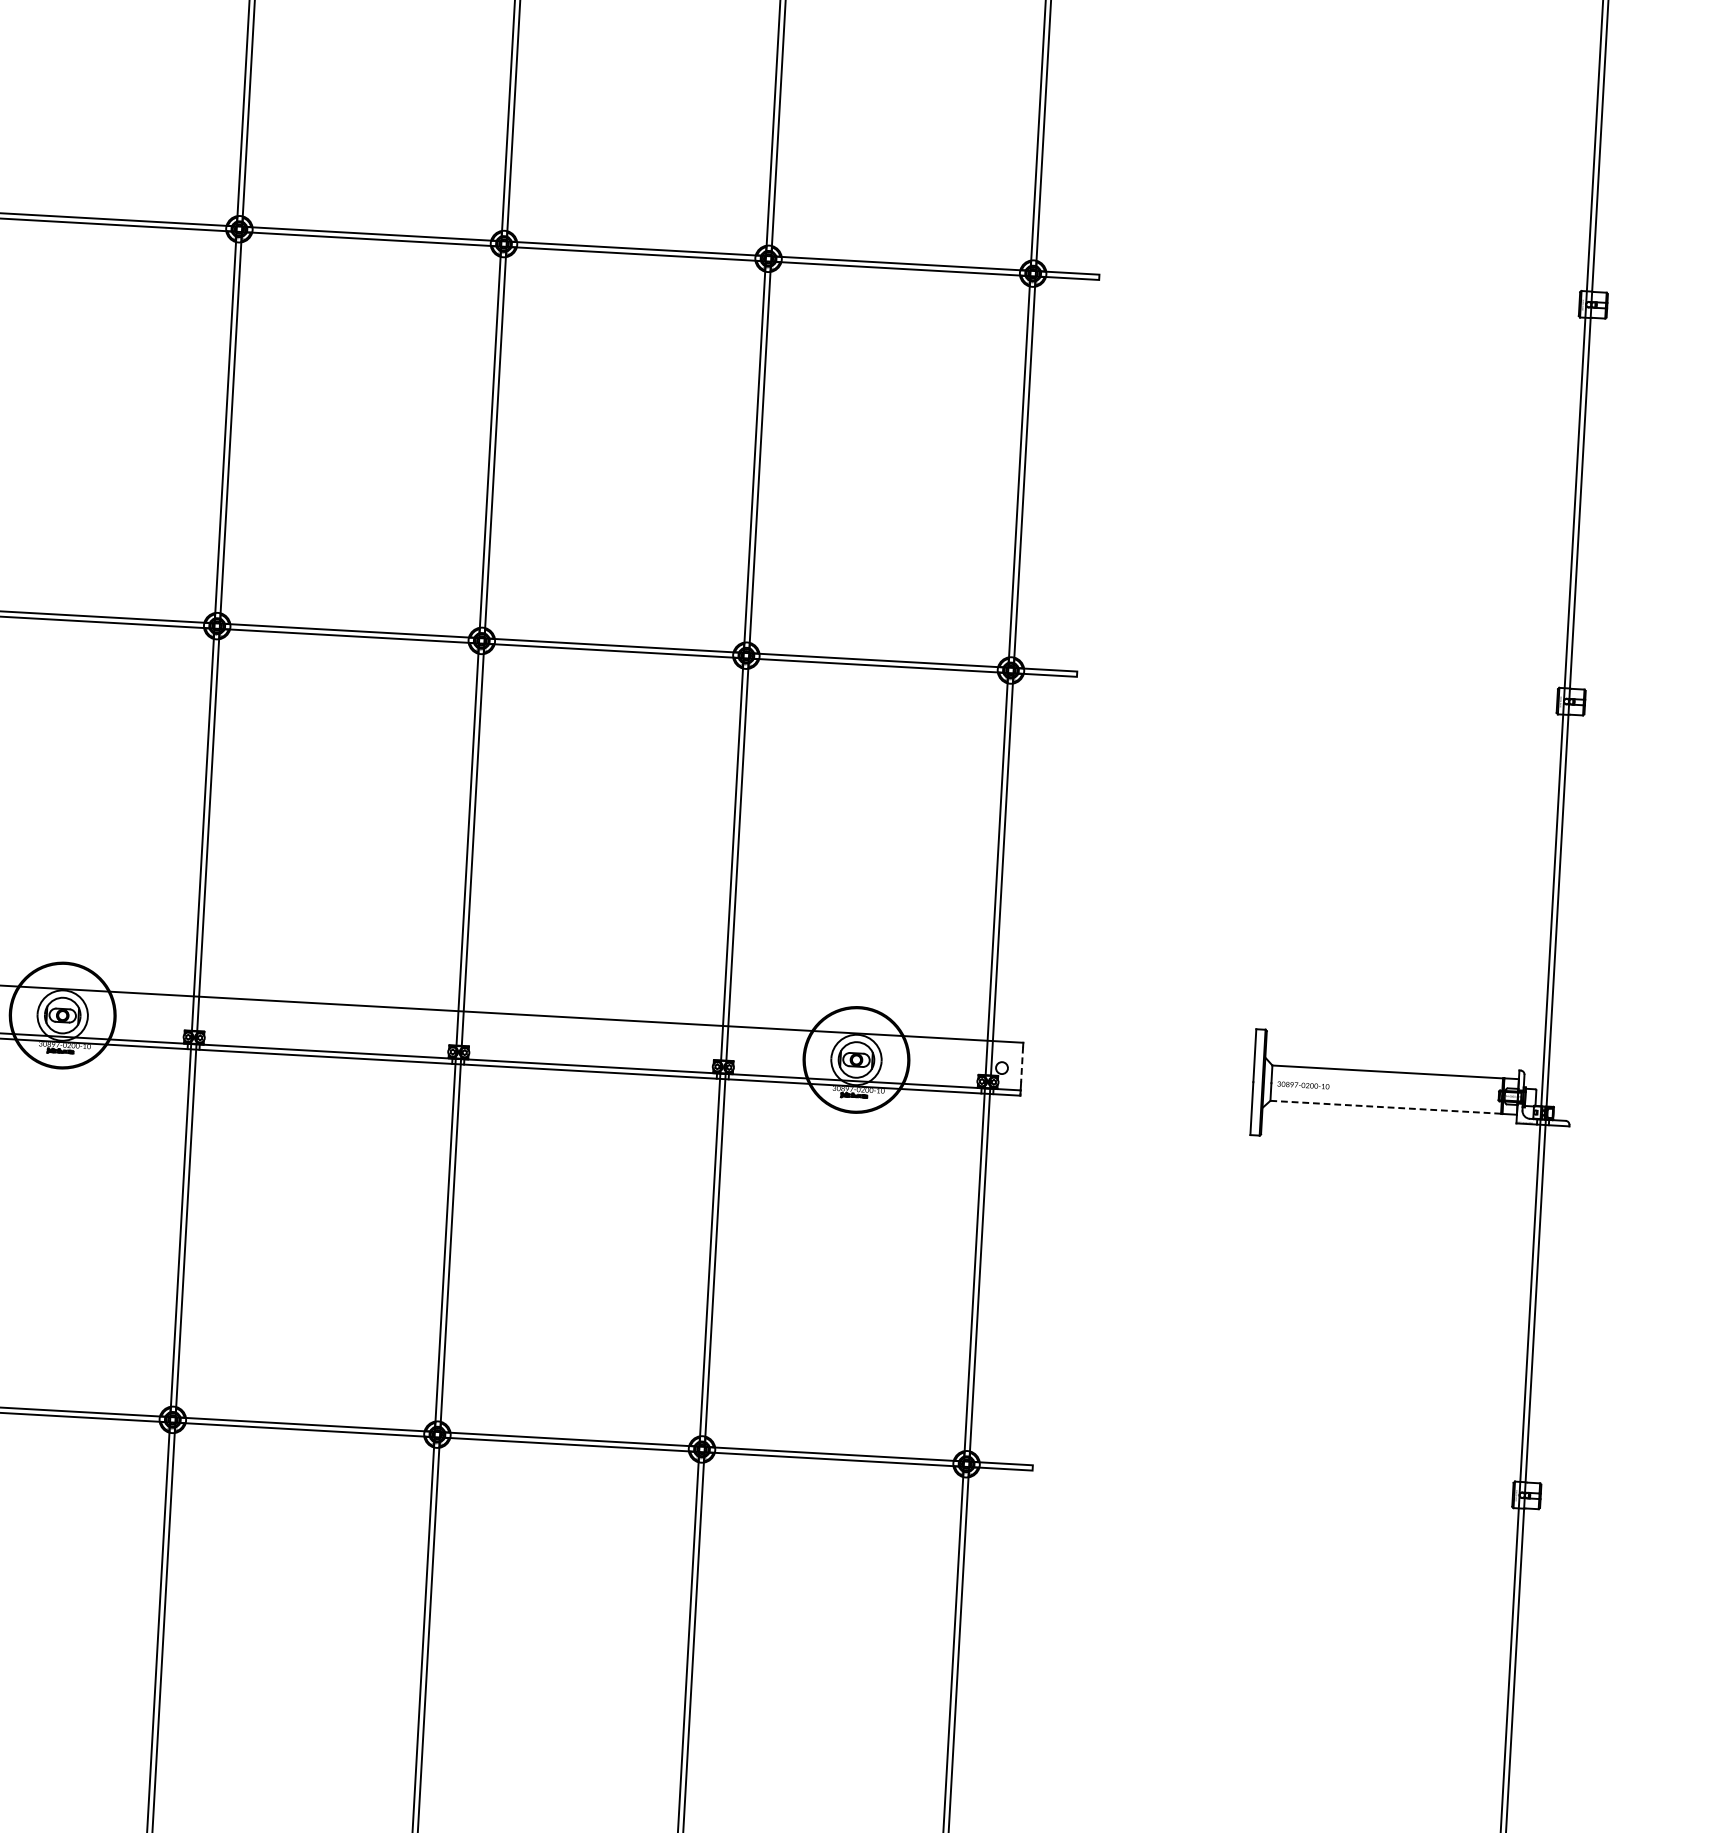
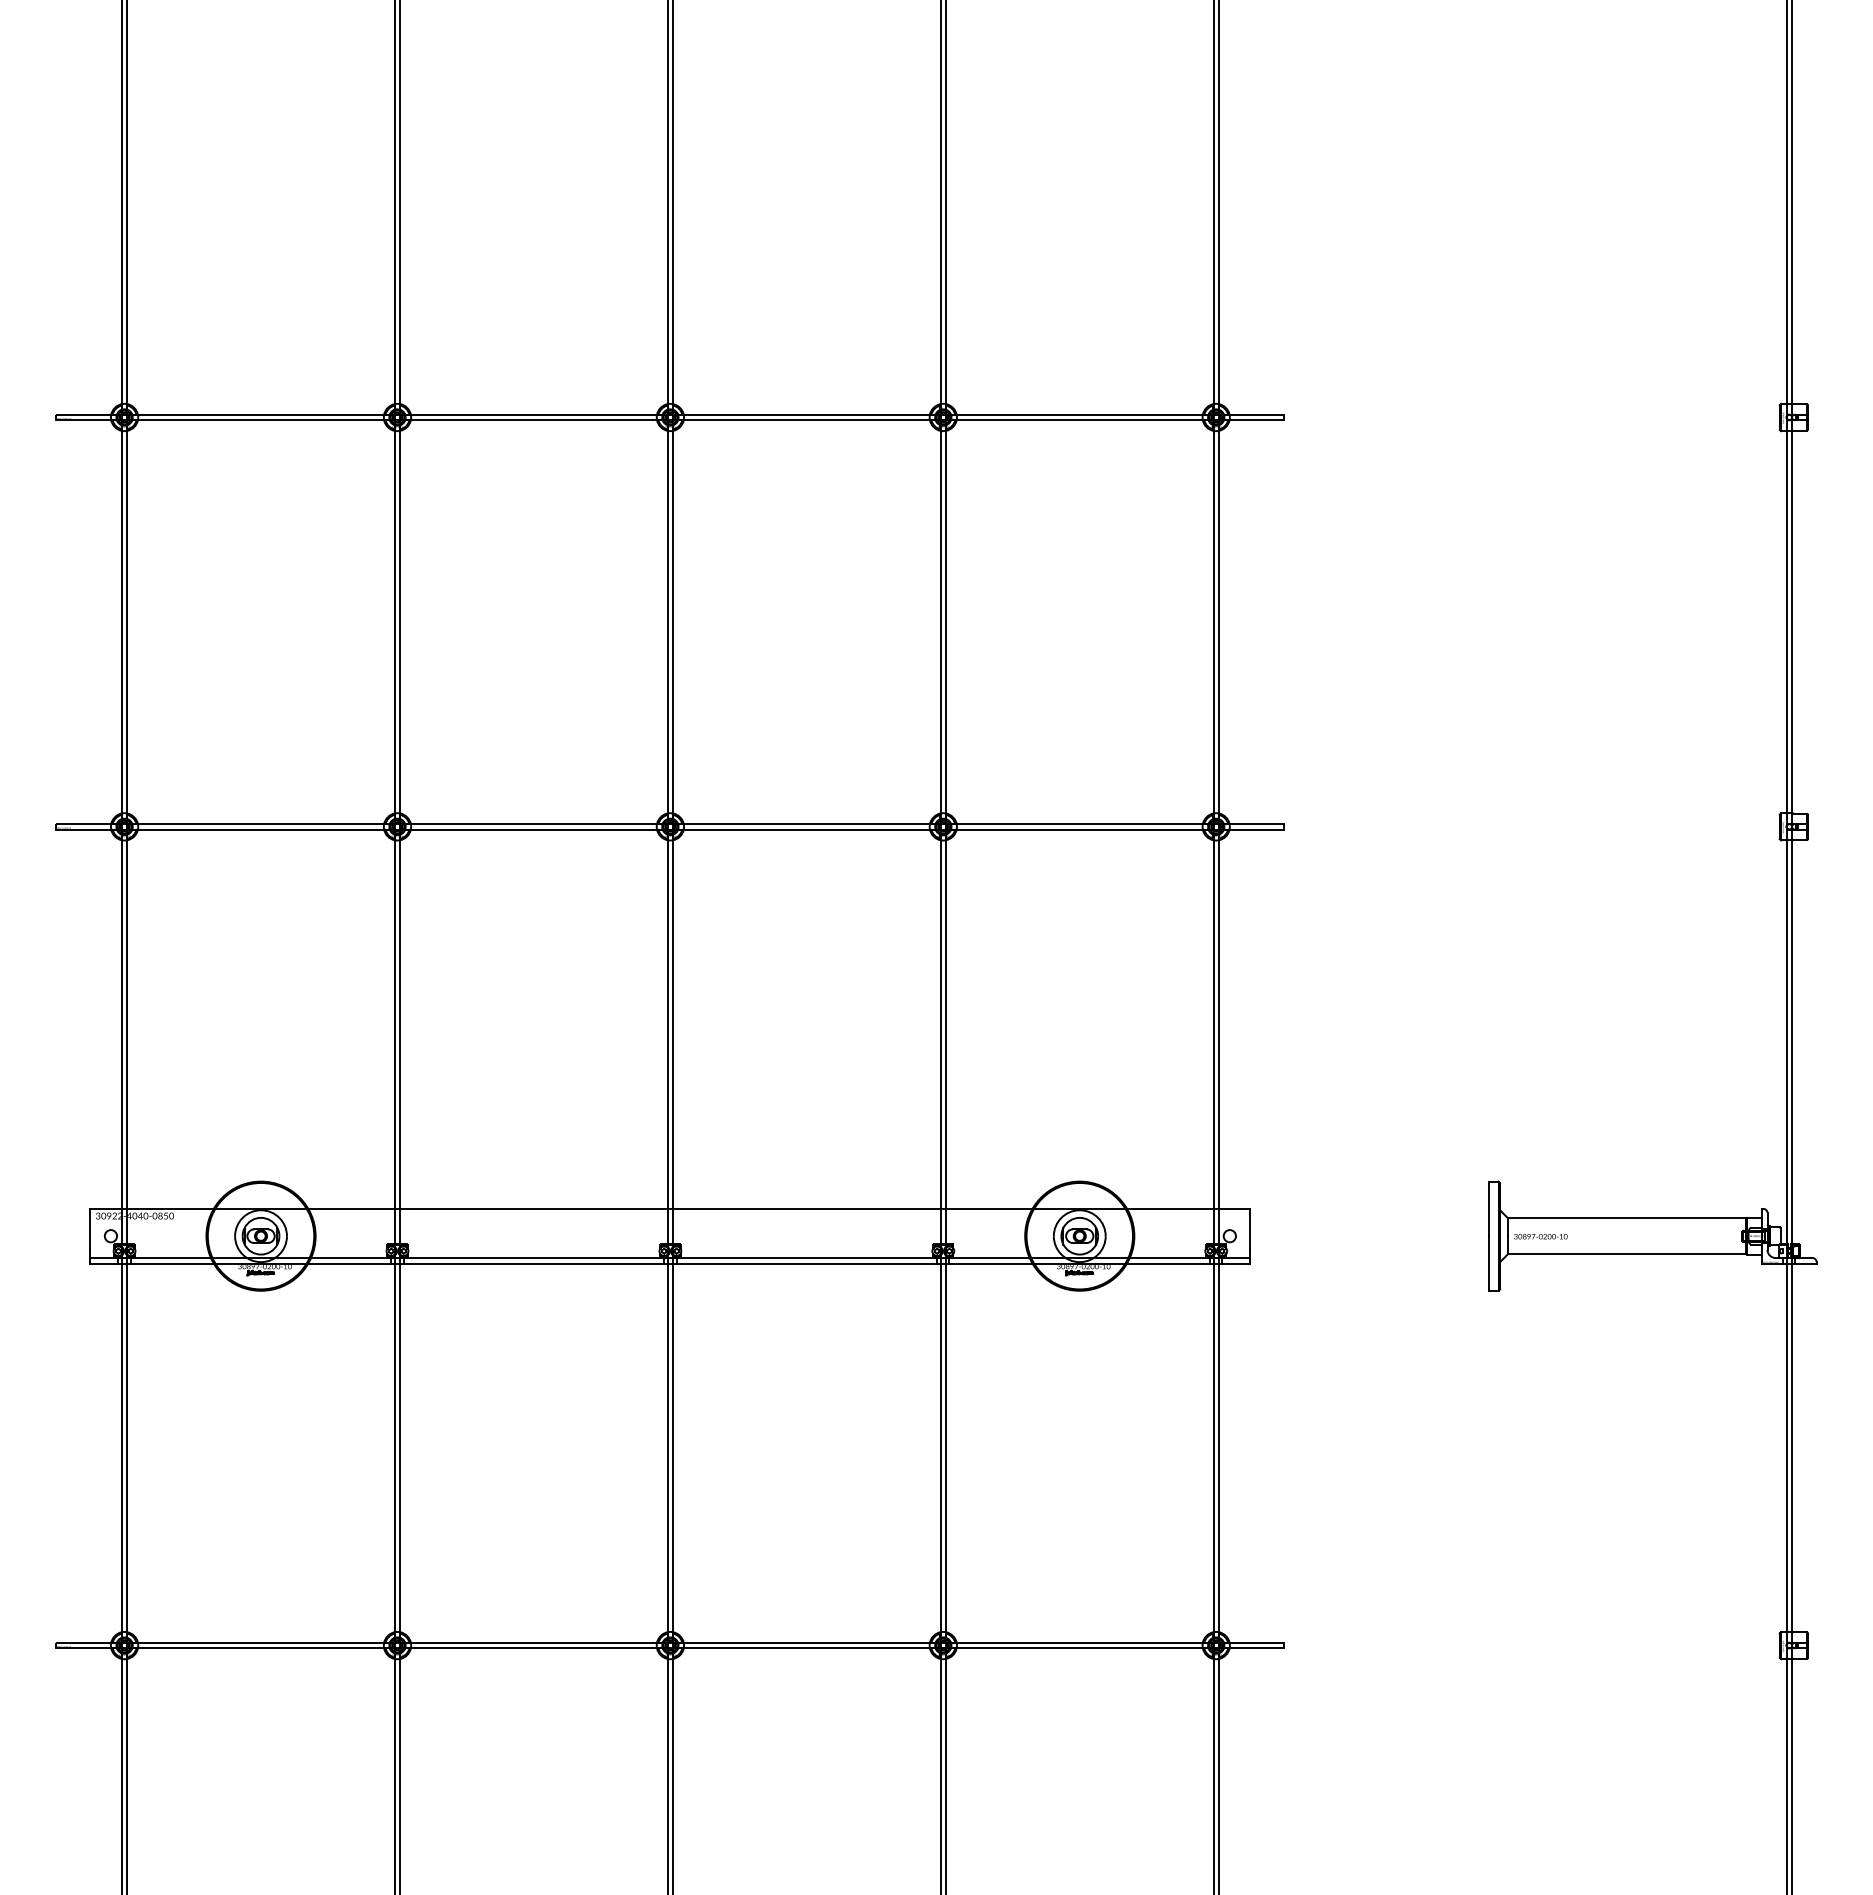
line: (1022, 1064) -> (1250, 1231), dashed -> solid
line: (1385, 1107) -> (1626, 1254), dashed -> solid

